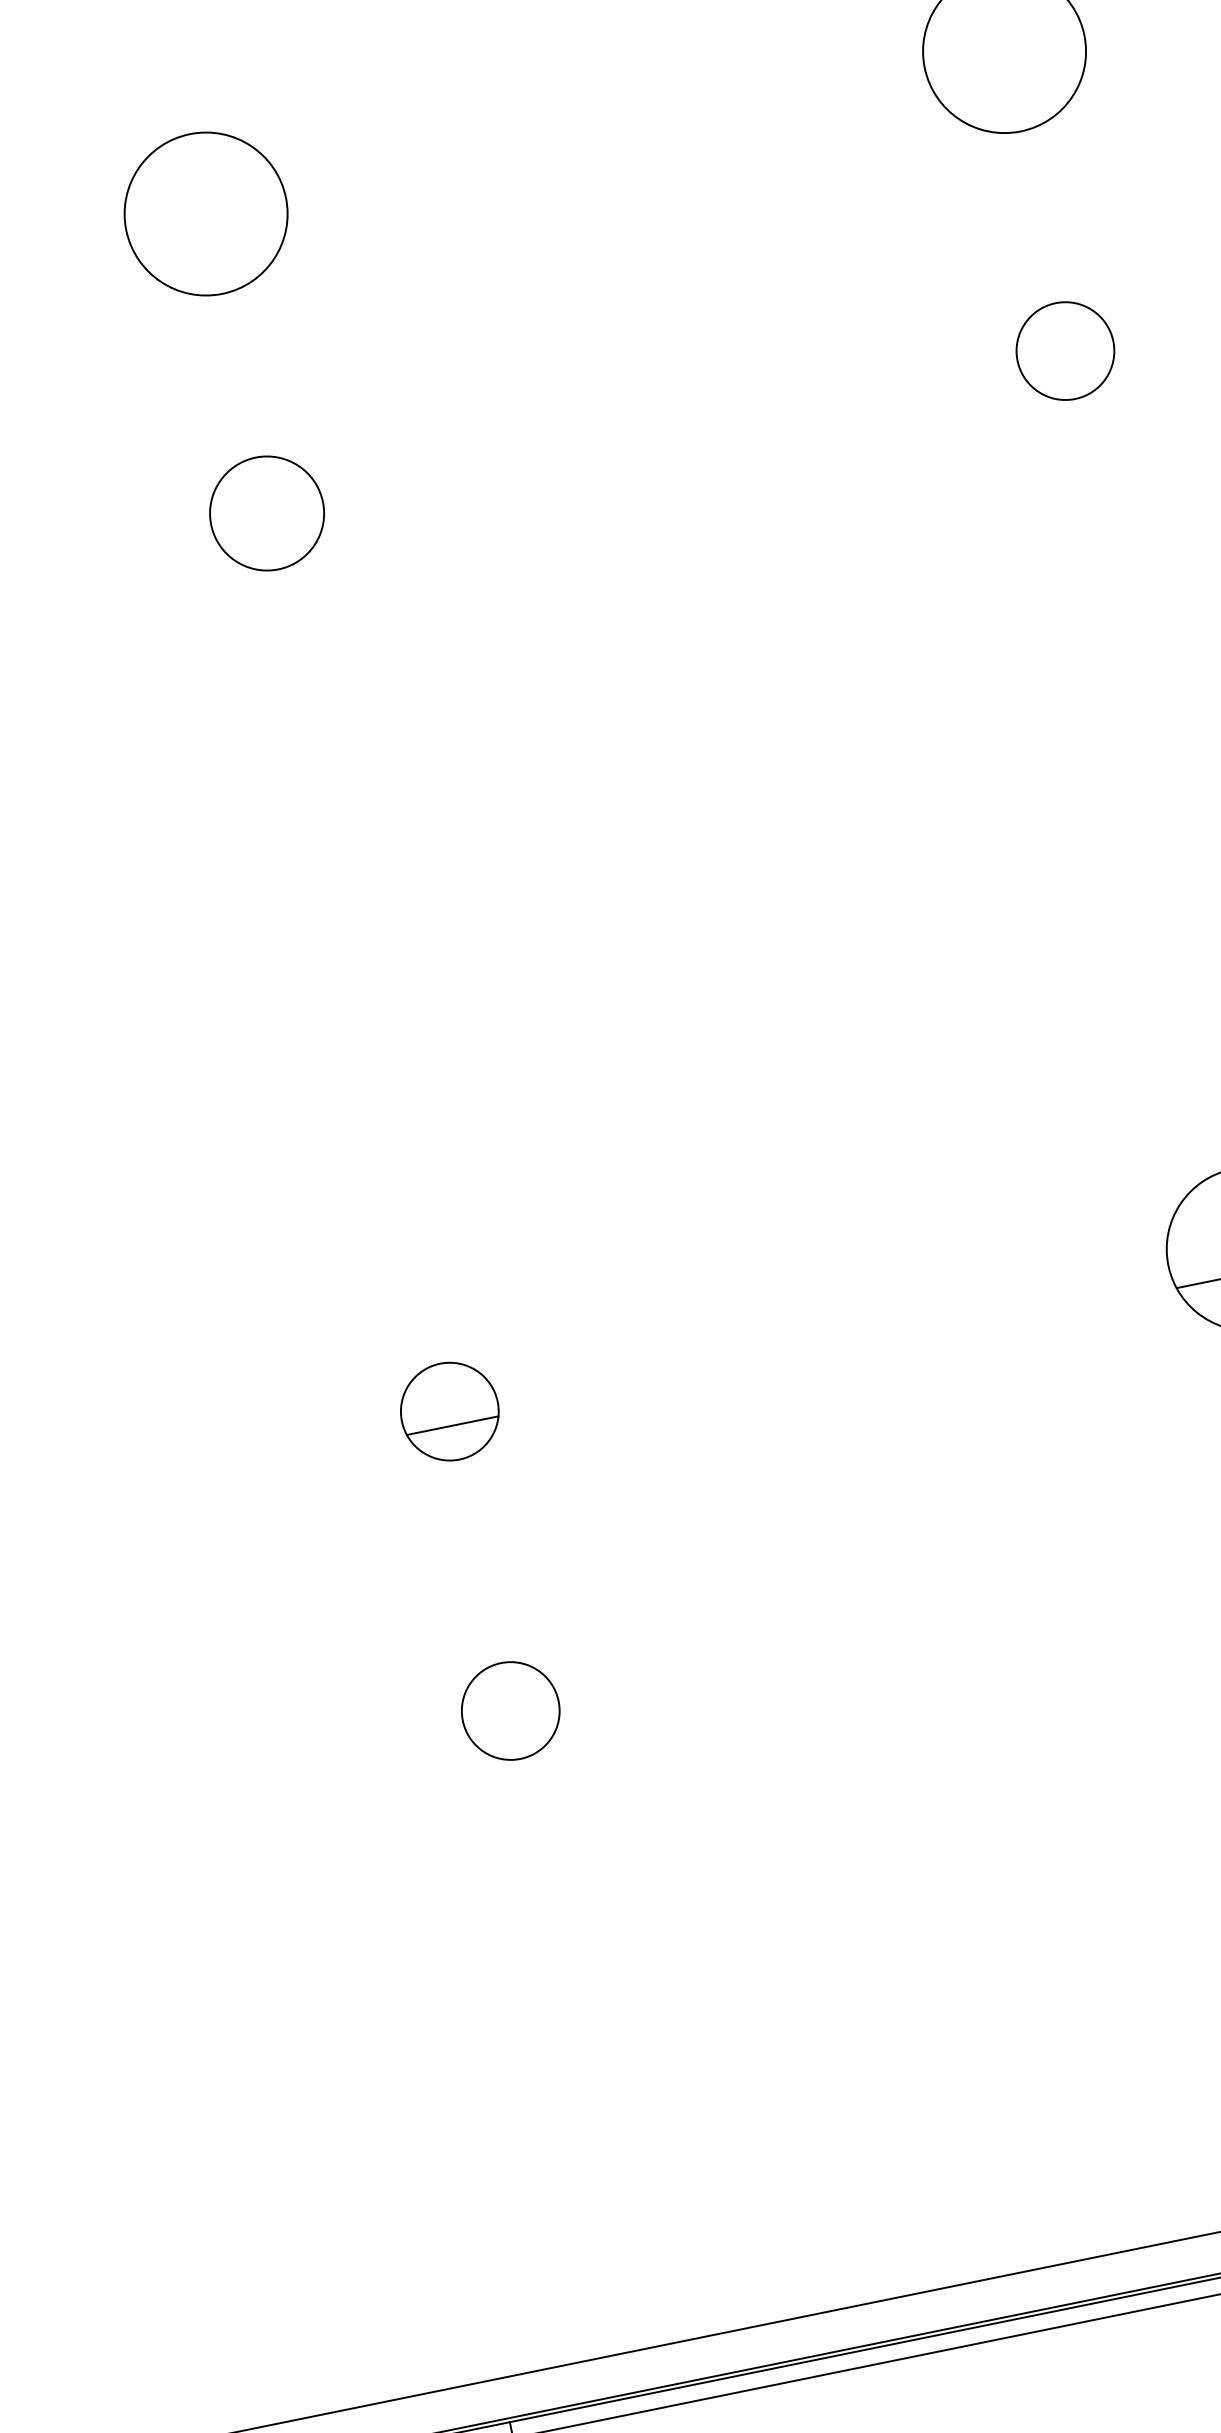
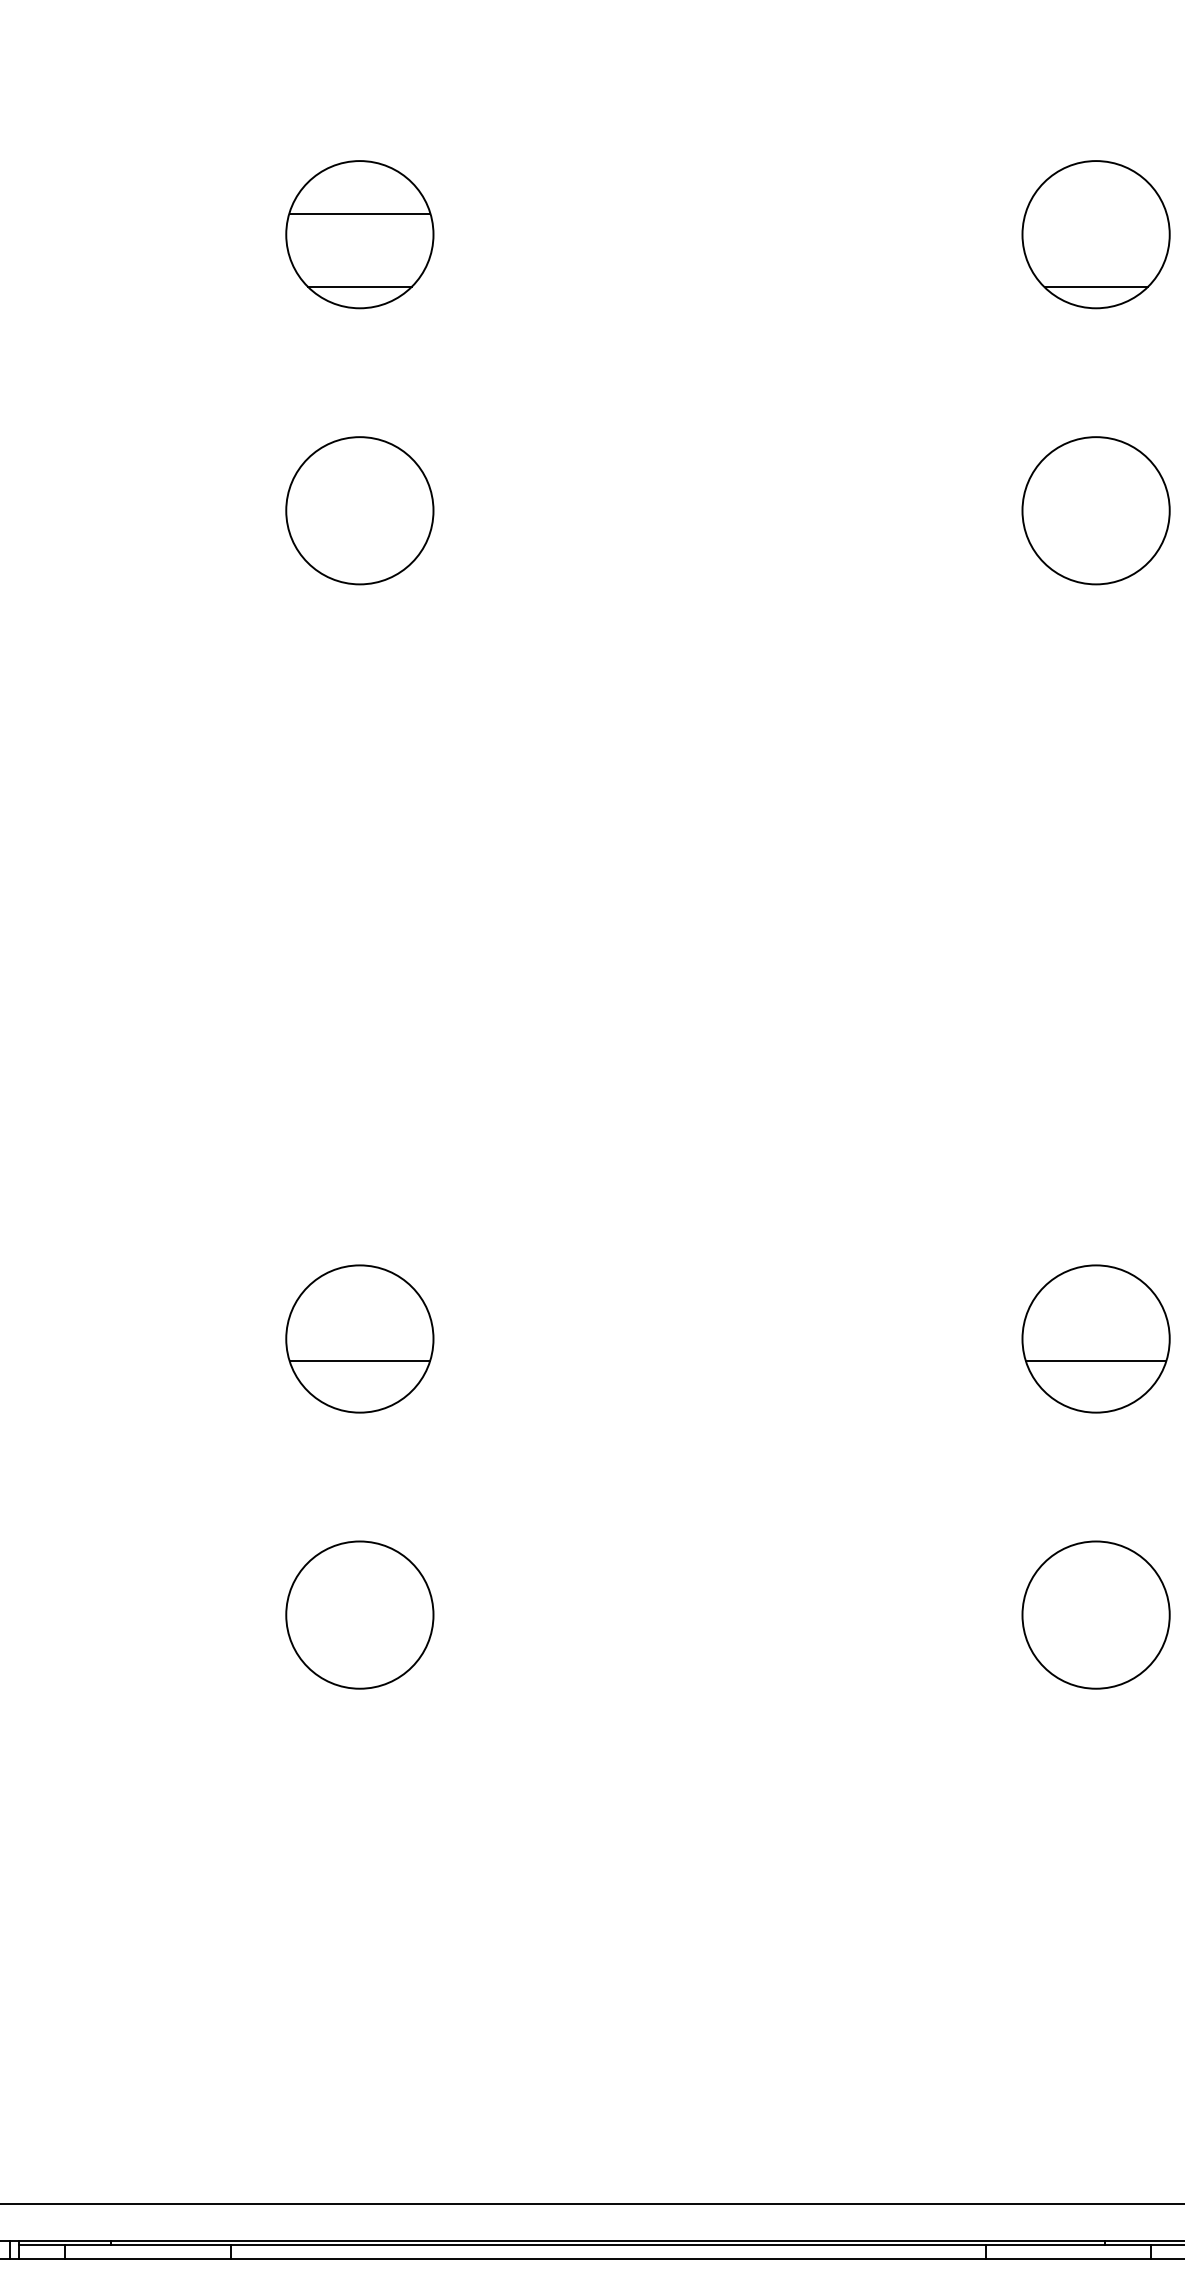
line: (1015, 109) -> (1095, 287), added
line: (201, 191) -> (359, 213), added
line: (217, 271) -> (359, 287), added
part: (1064, 350) -> (1095, 510), size x1.67
part: (266, 513) -> (359, 510), size x1.43
part: (449, 1411) -> (359, 1338), size x1.67
part: (510, 1710) -> (359, 1614), size x1.67

